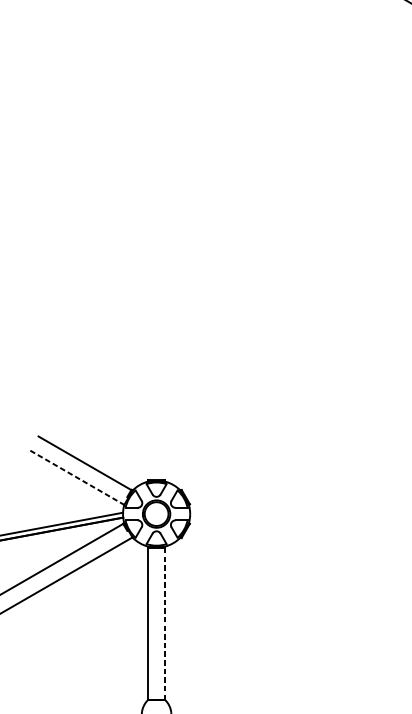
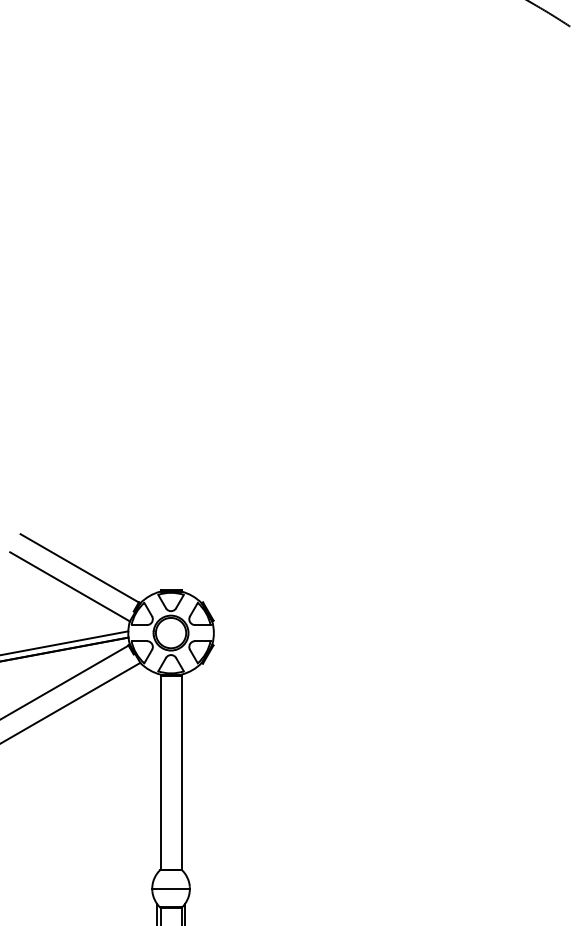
line: (77, 478) -> (70, 587), dashed -> solid
line: (164, 623) -> (181, 772), dashed -> solid

